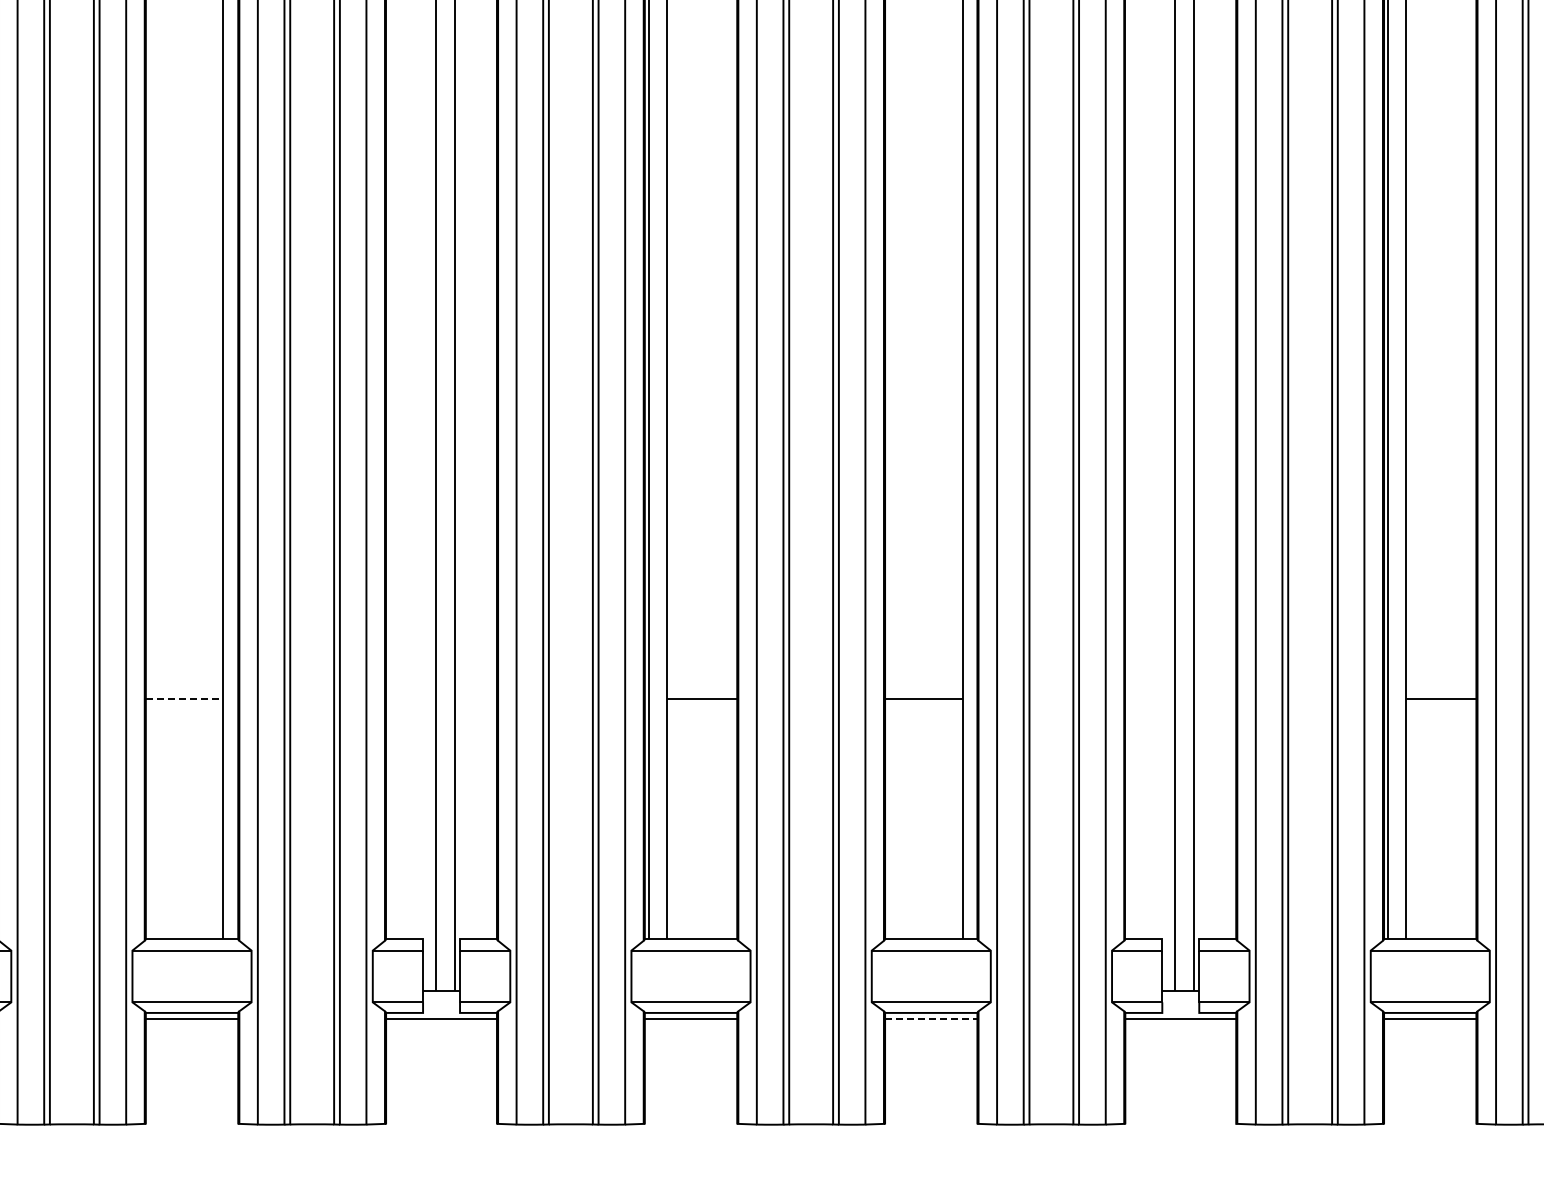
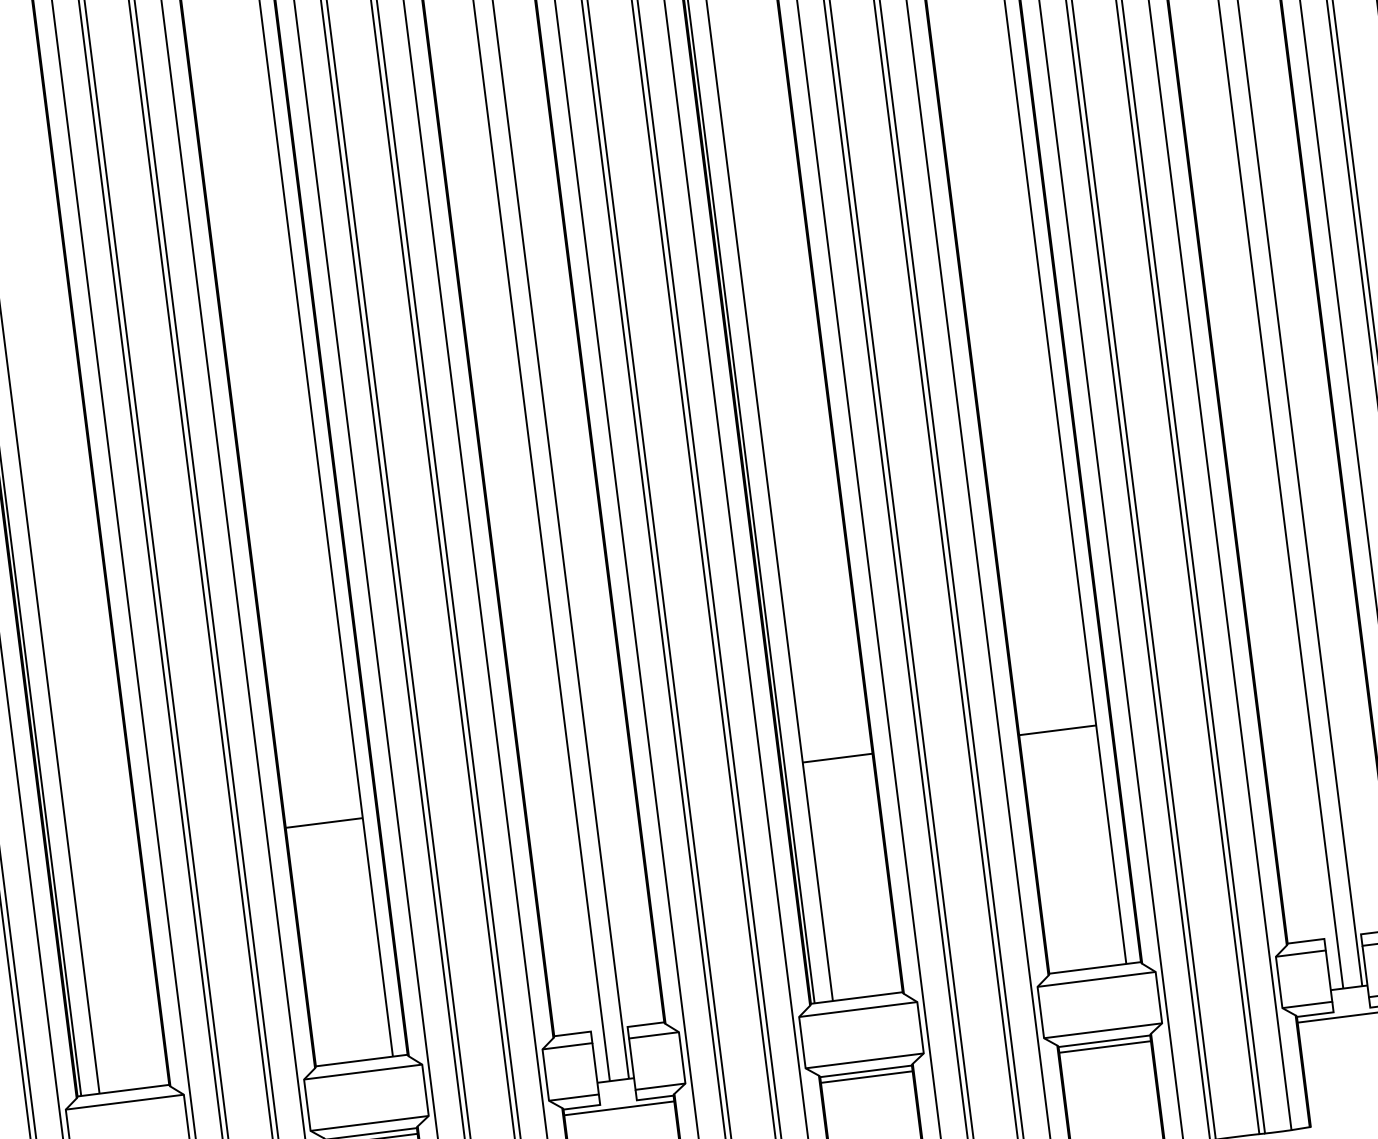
line: (184, 698) -> (324, 822), dashed -> solid
line: (931, 1018) -> (1105, 1046), dashed -> solid

